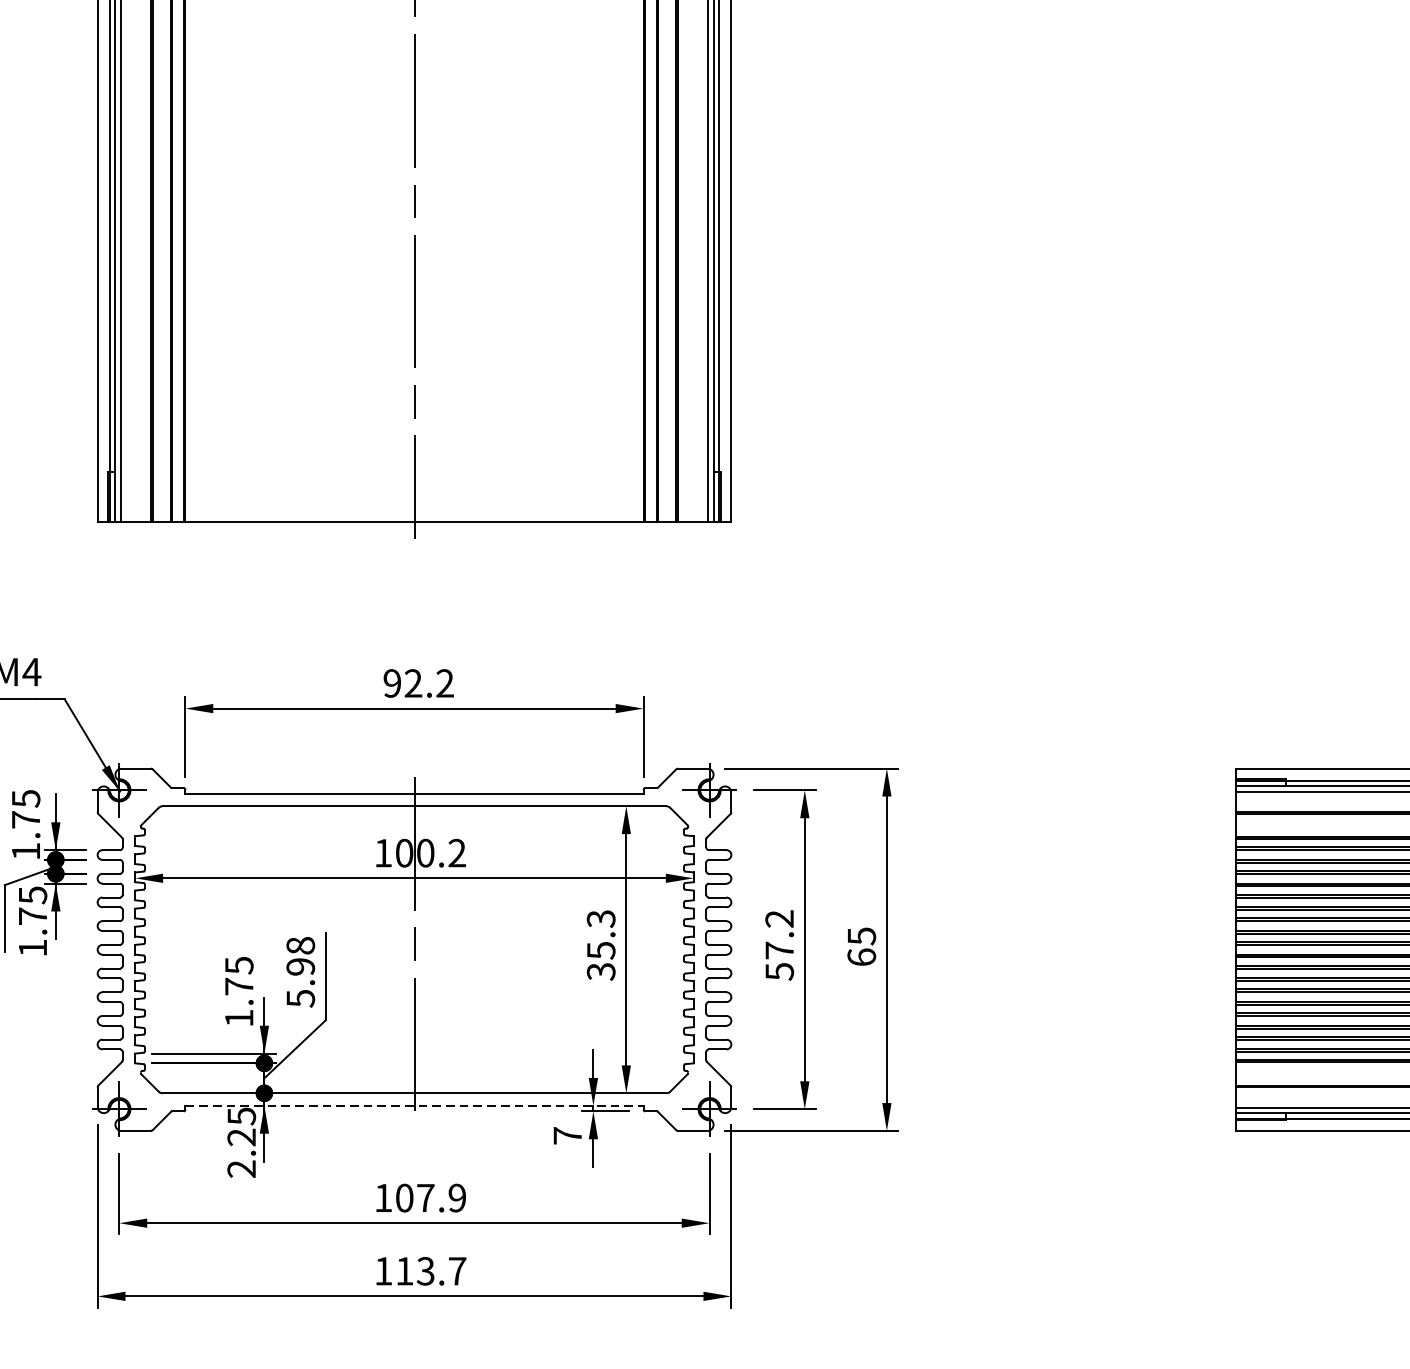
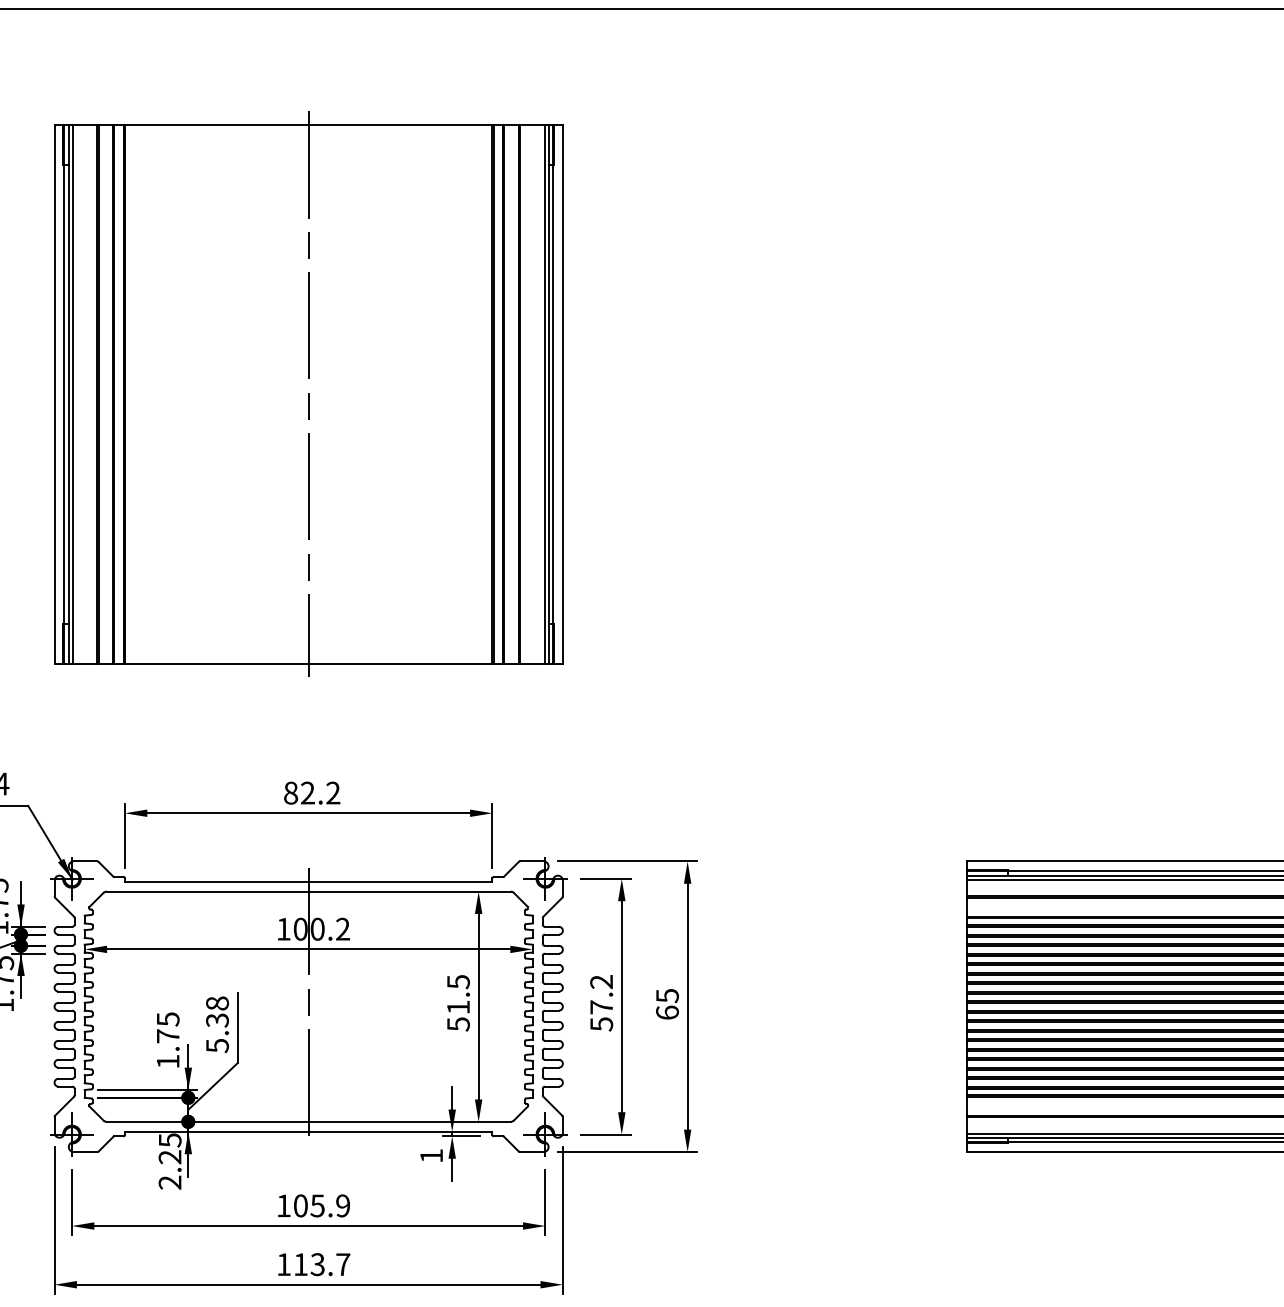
text: (393, 682) -> (291, 792), 92.2 -> 82.2
text: (601, 945) -> (458, 1003), 35.3 -> 51.5
text: (300, 966) -> (217, 1020), 5.98 -> 5.38
line: (414, 1105) -> (308, 1131), dashed -> solid
text: (567, 1135) -> (431, 1155), 7 -> 1
text: (425, 1197) -> (317, 1205), 107.9 -> 105.9

